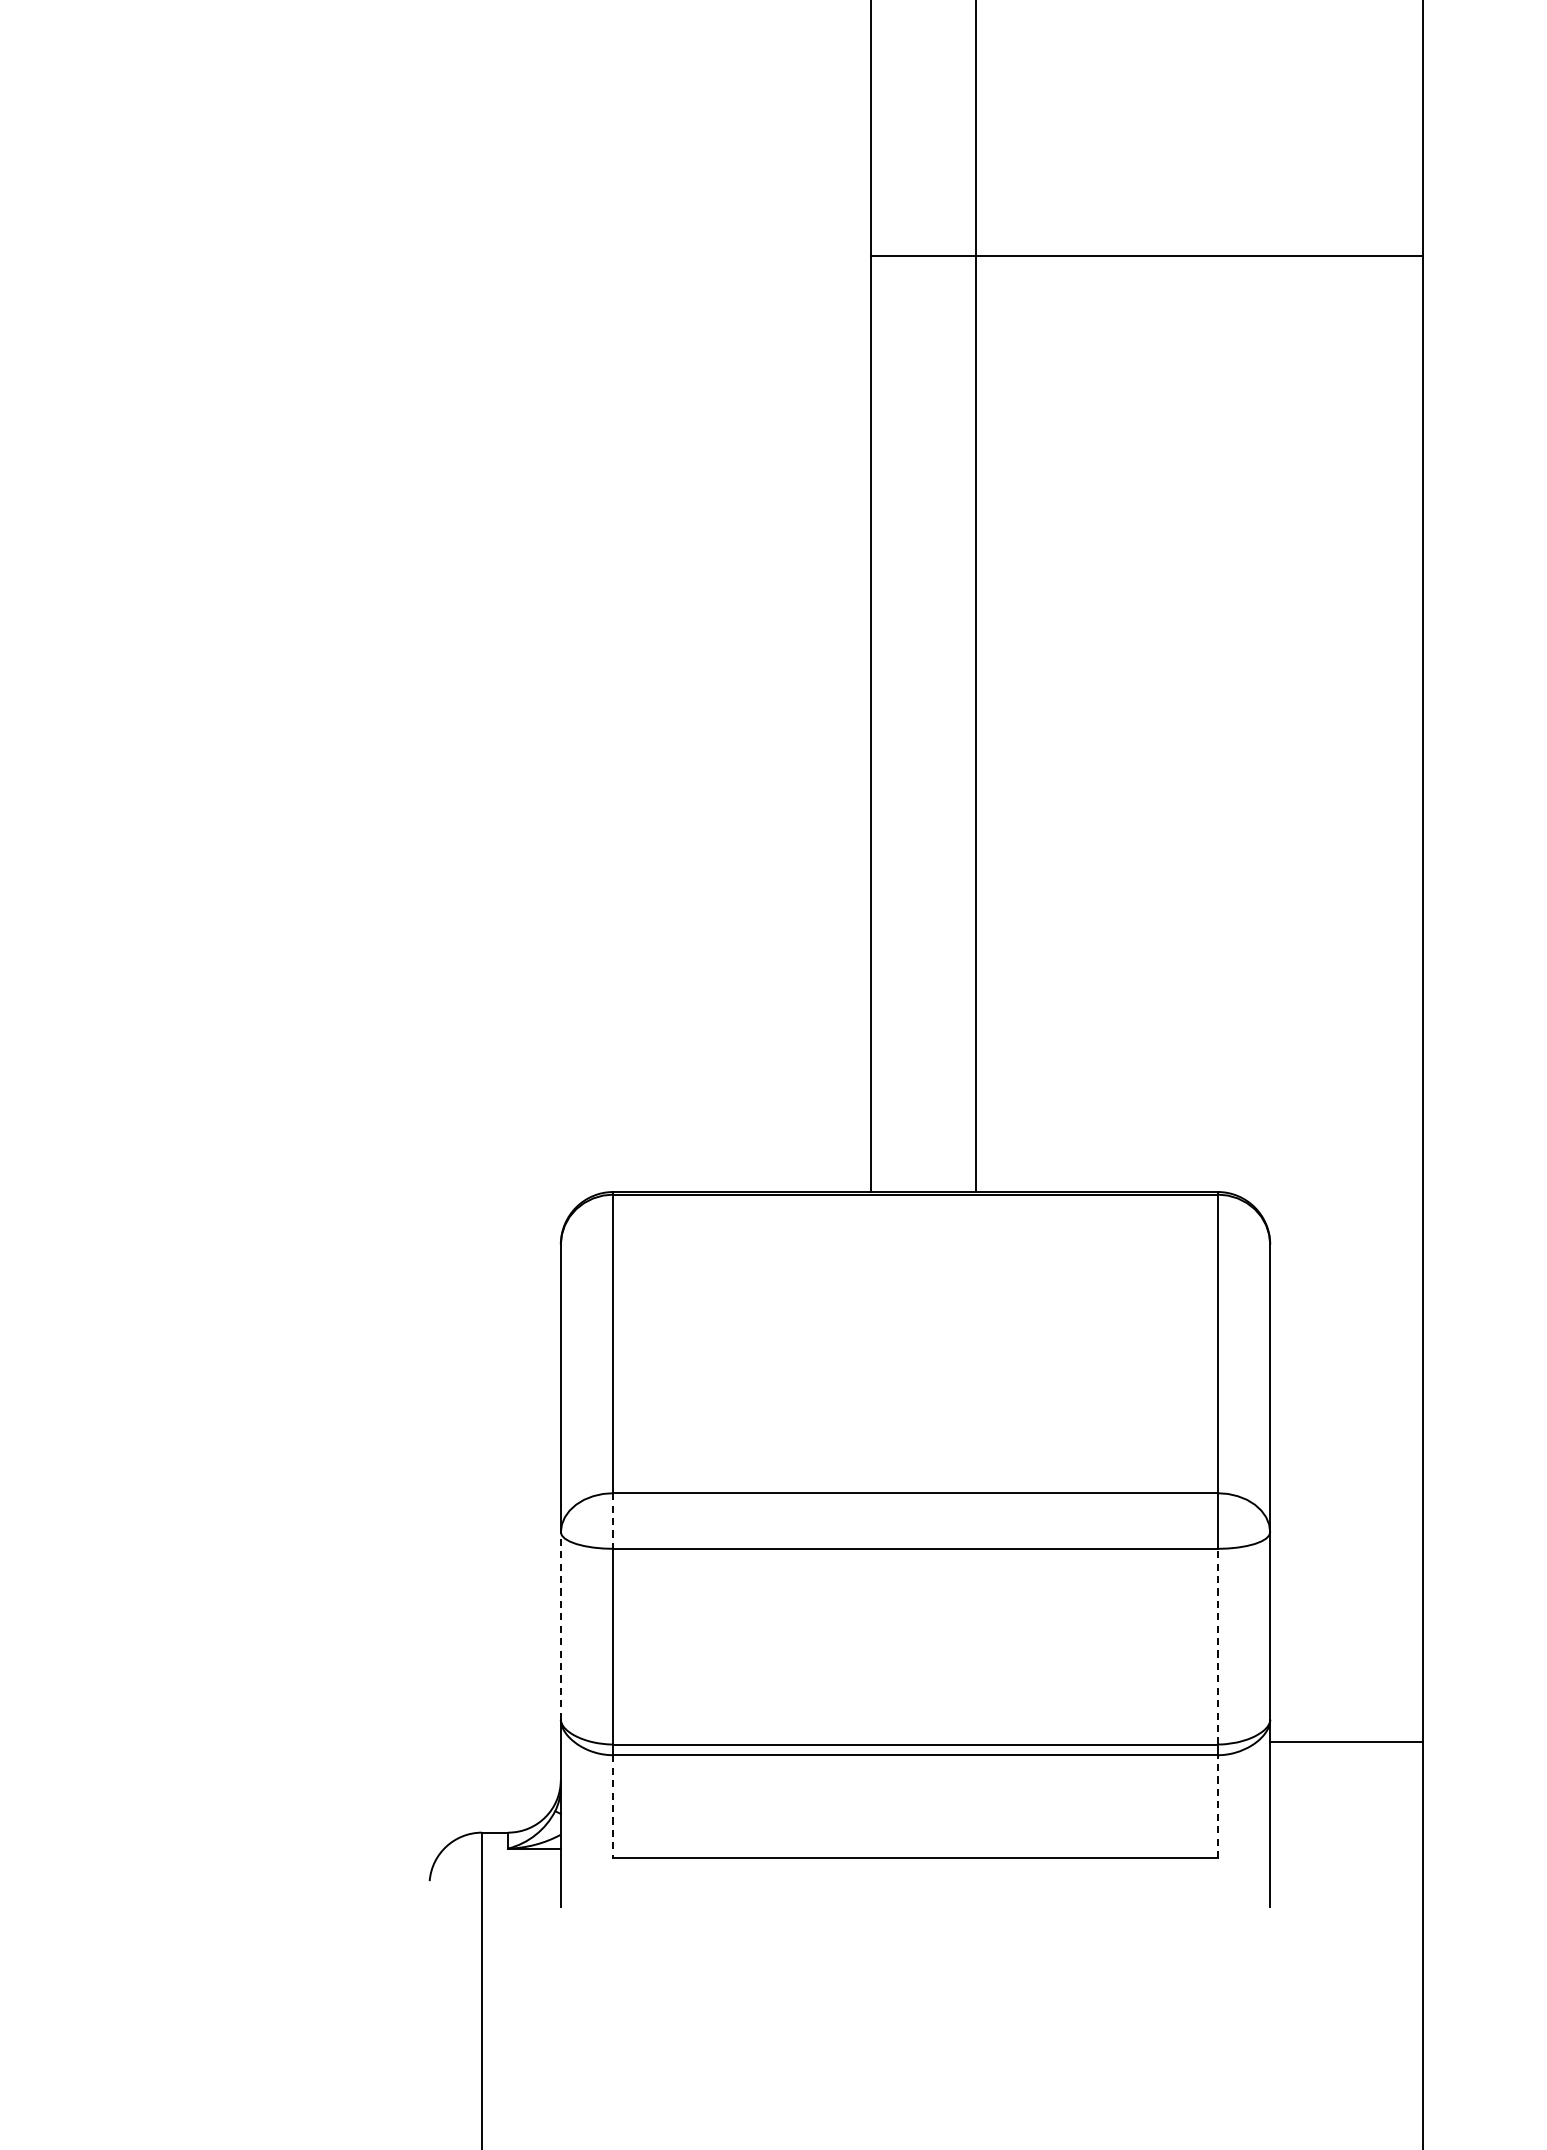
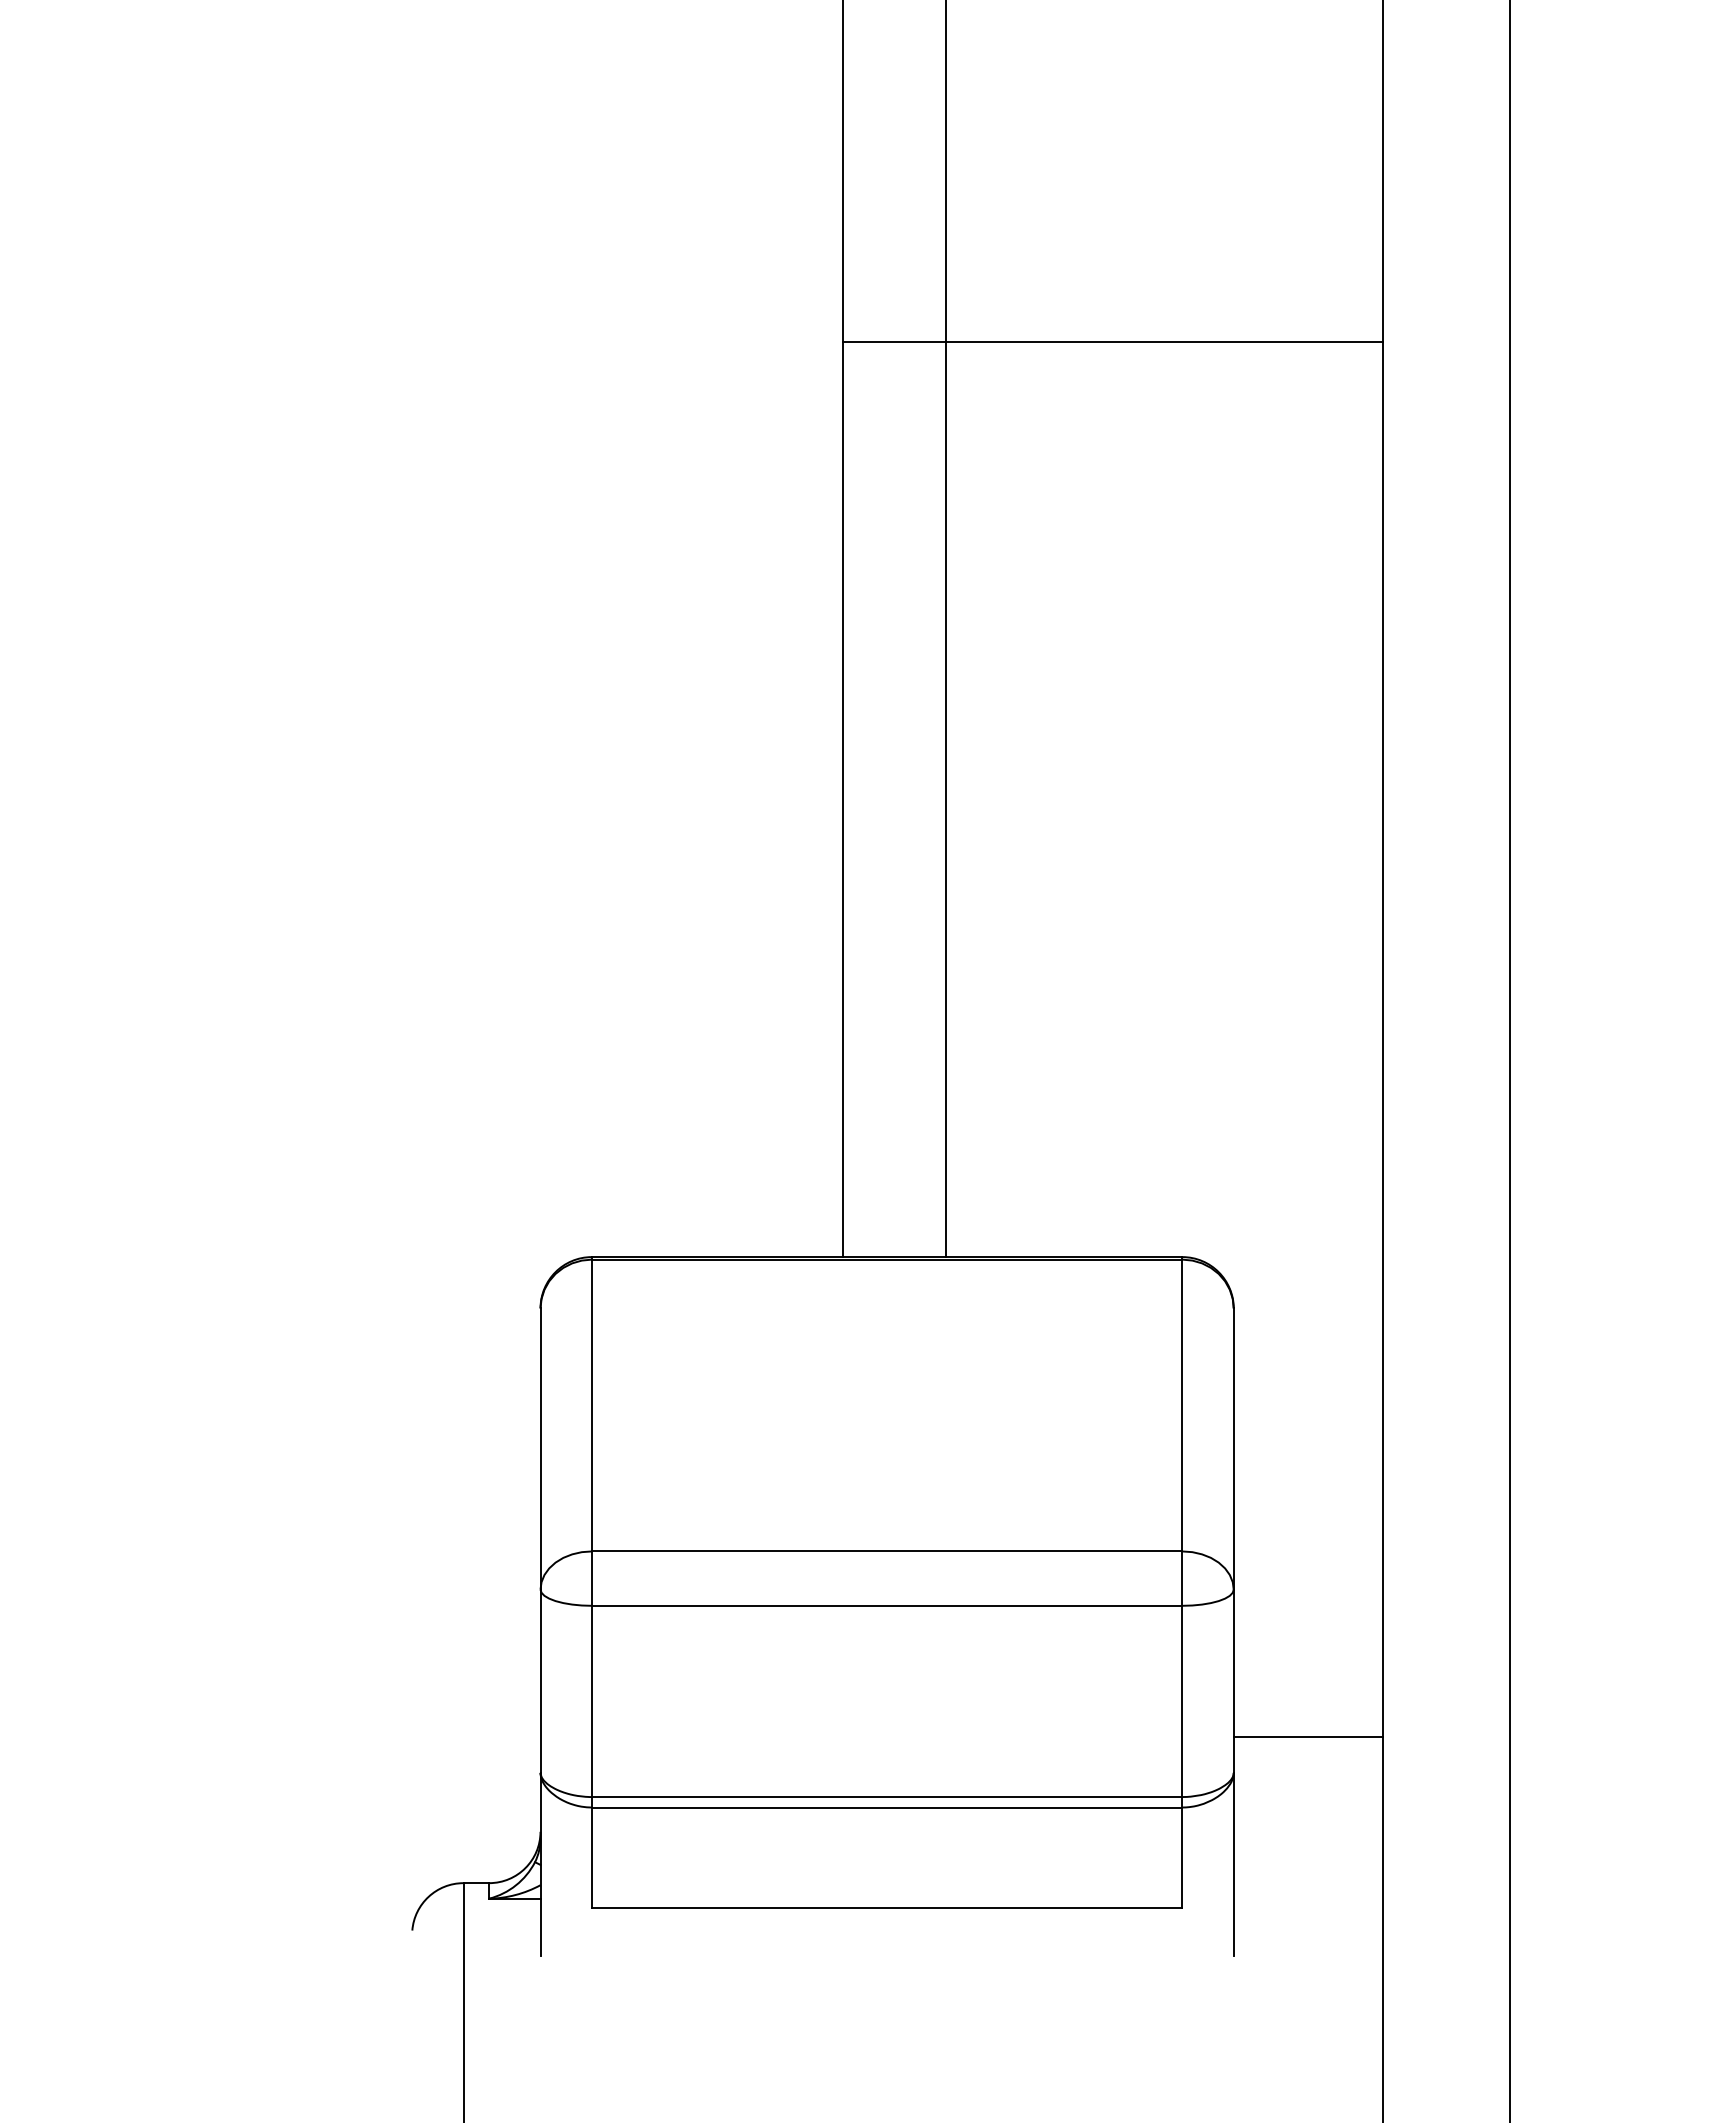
line: (613, 1521) -> (591, 1579), dashed -> solid
line: (560, 1626) -> (540, 1681), dashed -> solid
line: (1217, 1646) -> (1182, 1701), dashed -> solid
line: (1345, 1741) -> (1307, 1737), moved
line: (1217, 1806) -> (1182, 1857), dashed -> solid
line: (613, 1807) -> (591, 1858), dashed -> solid

